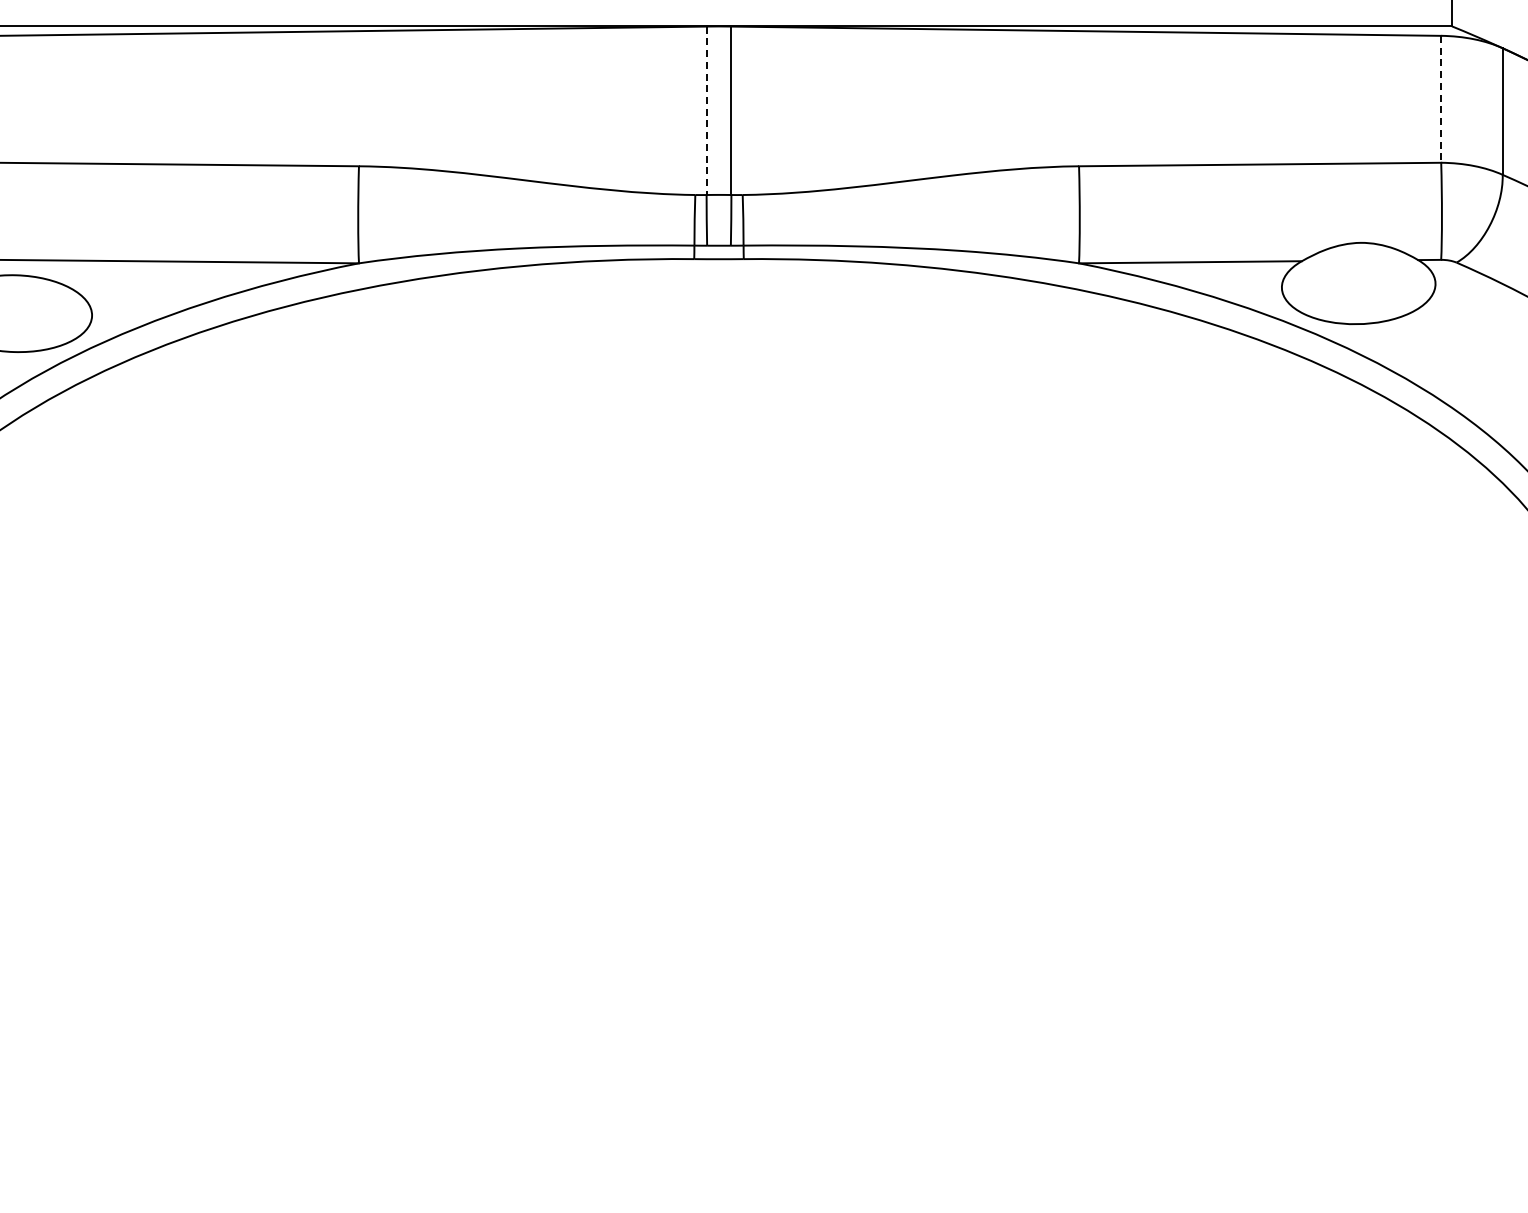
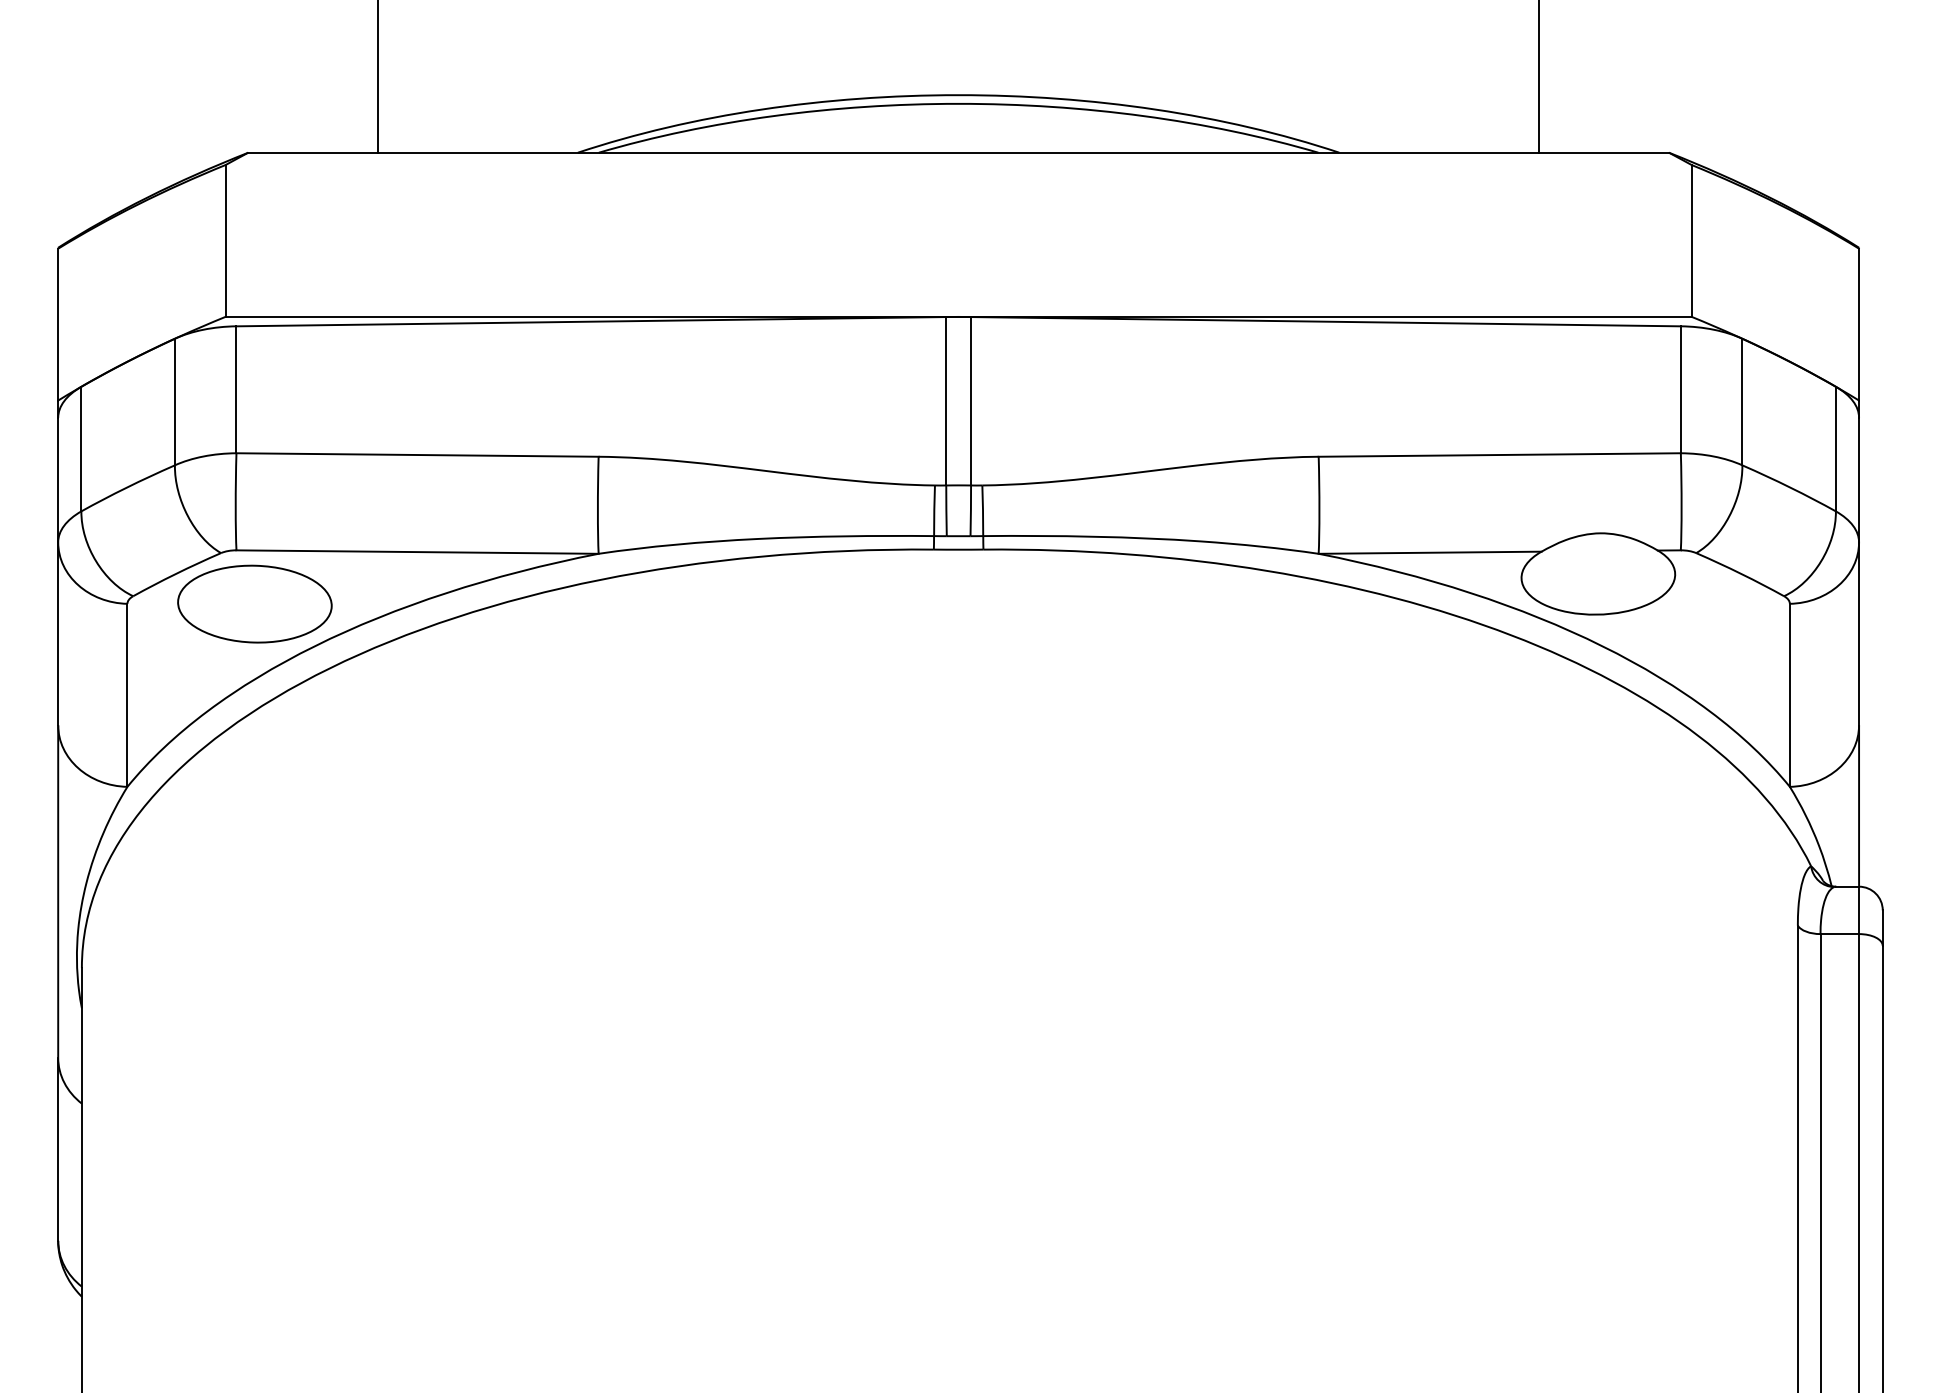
line: (1440, 100) -> (1680, 390), dashed -> solid
line: (706, 111) -> (946, 401), dashed -> solid

